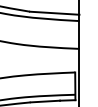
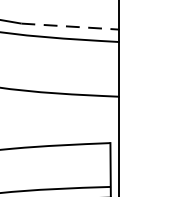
line: (54, 13) -> (69, 27), solid -> dashed

